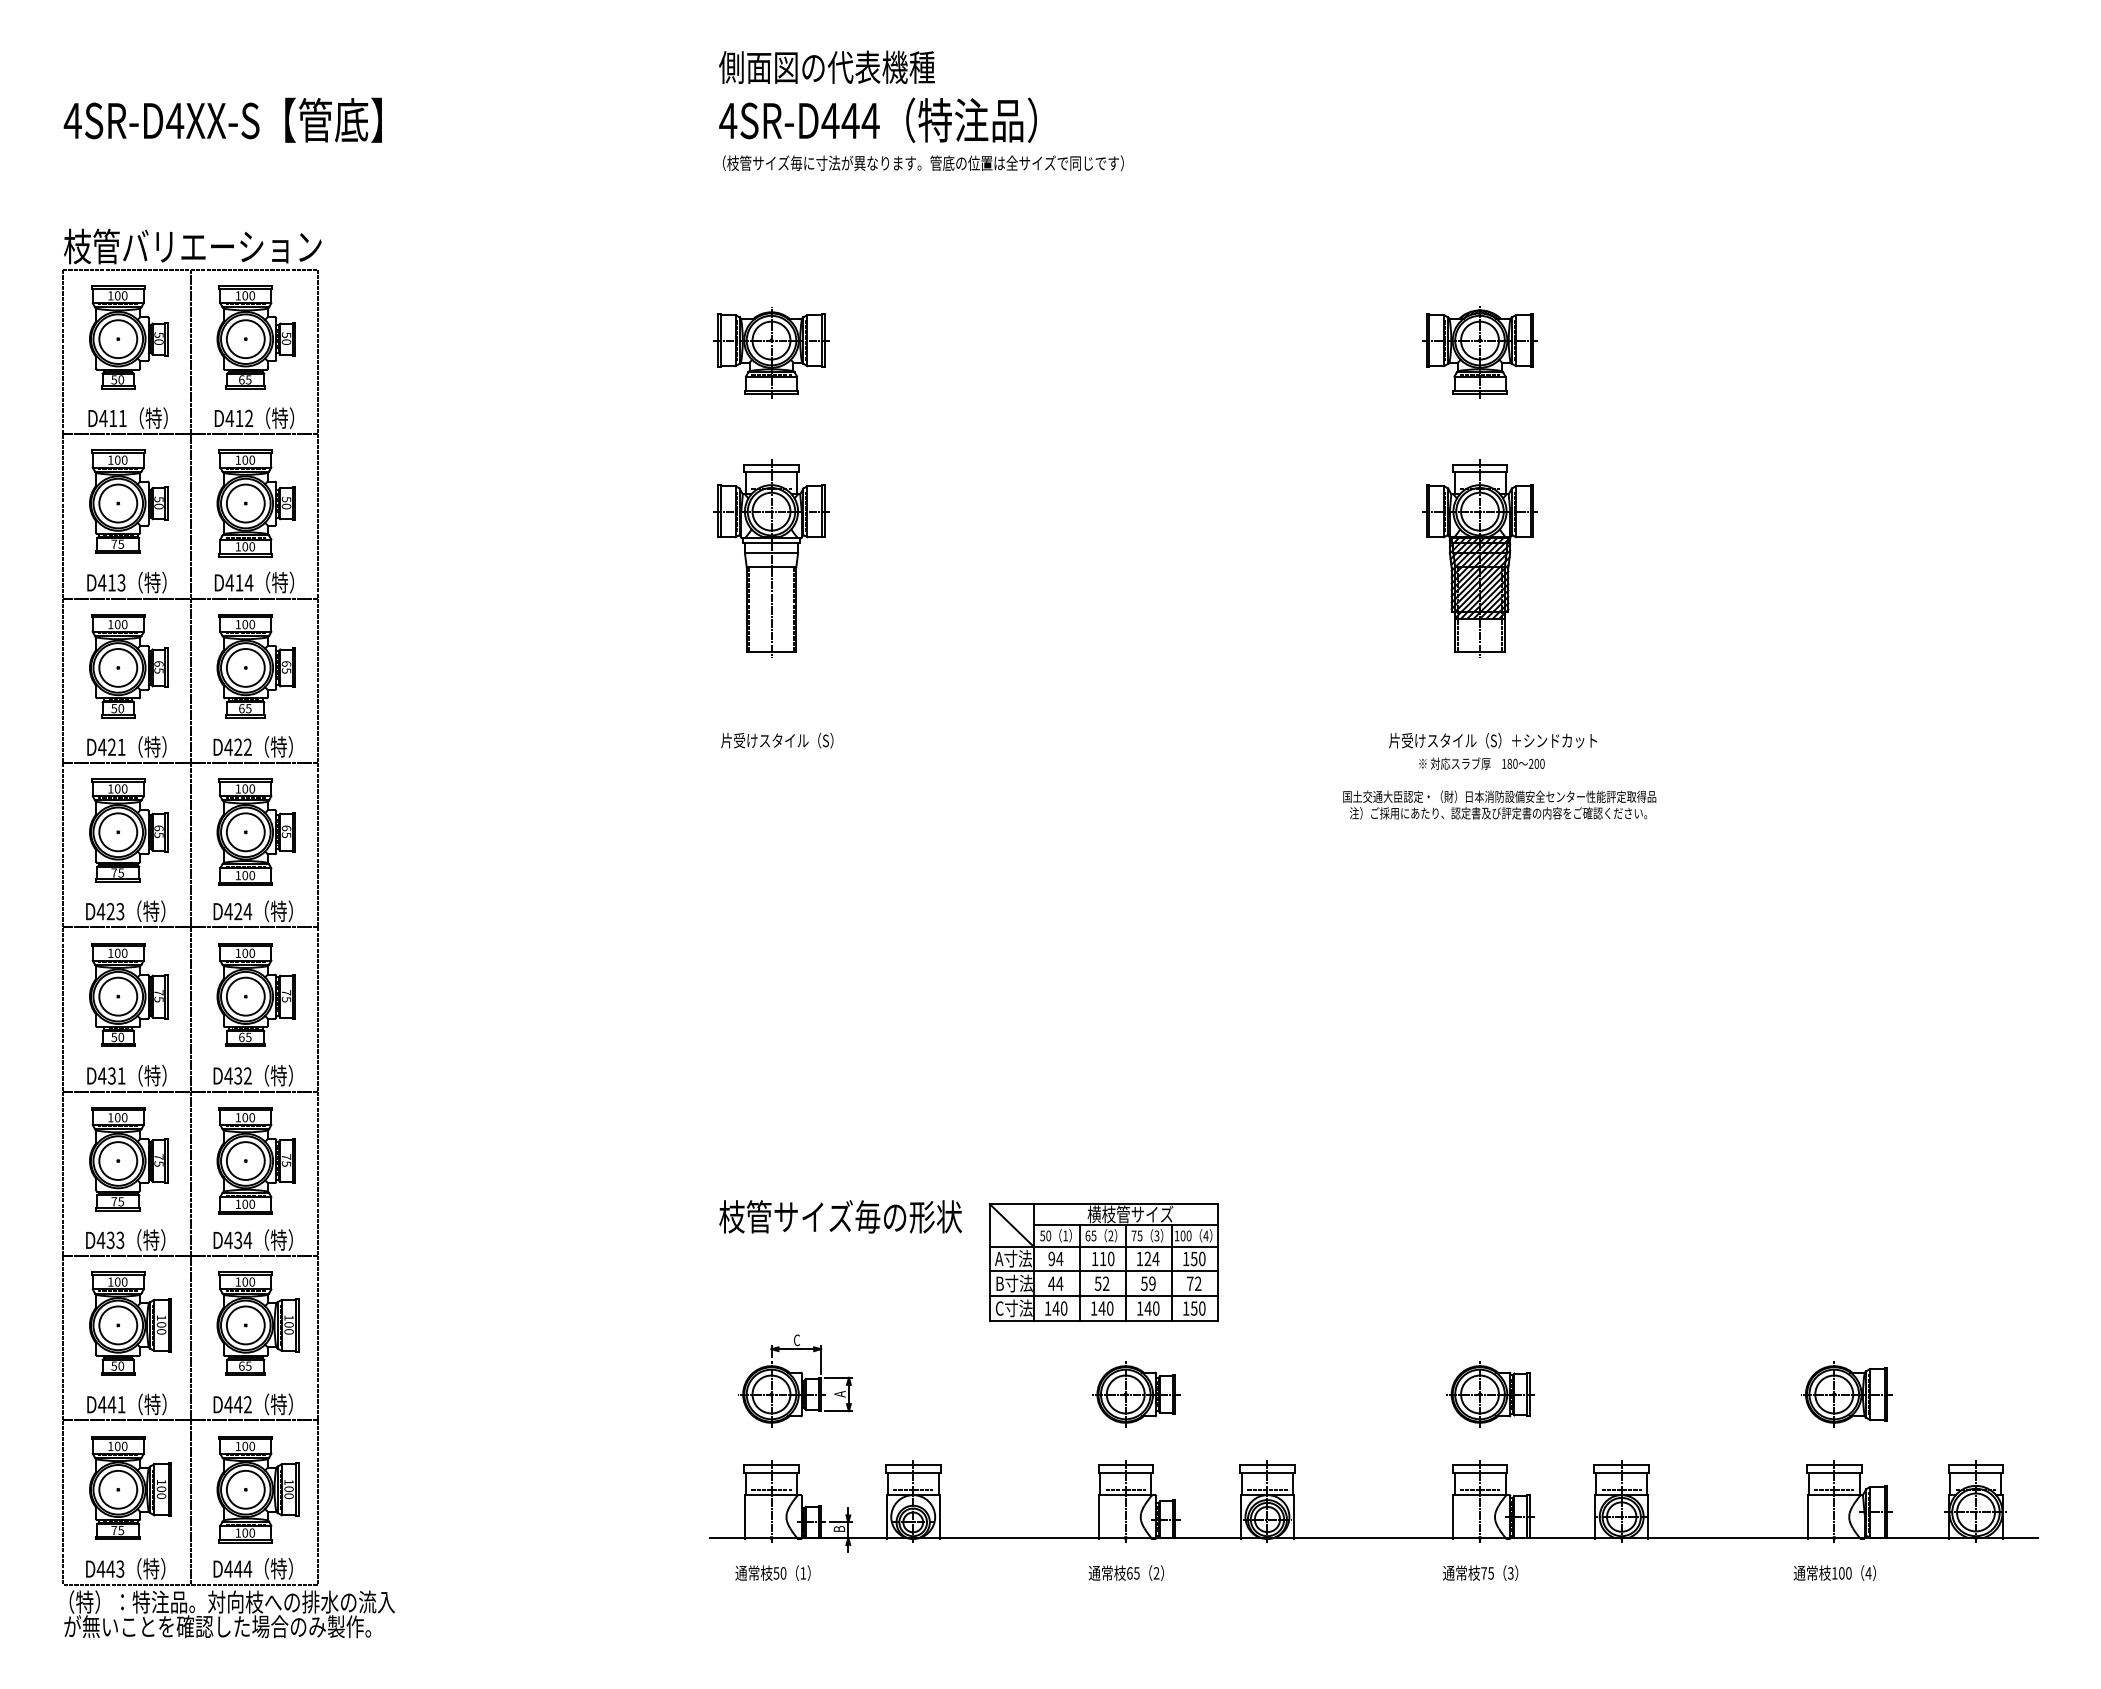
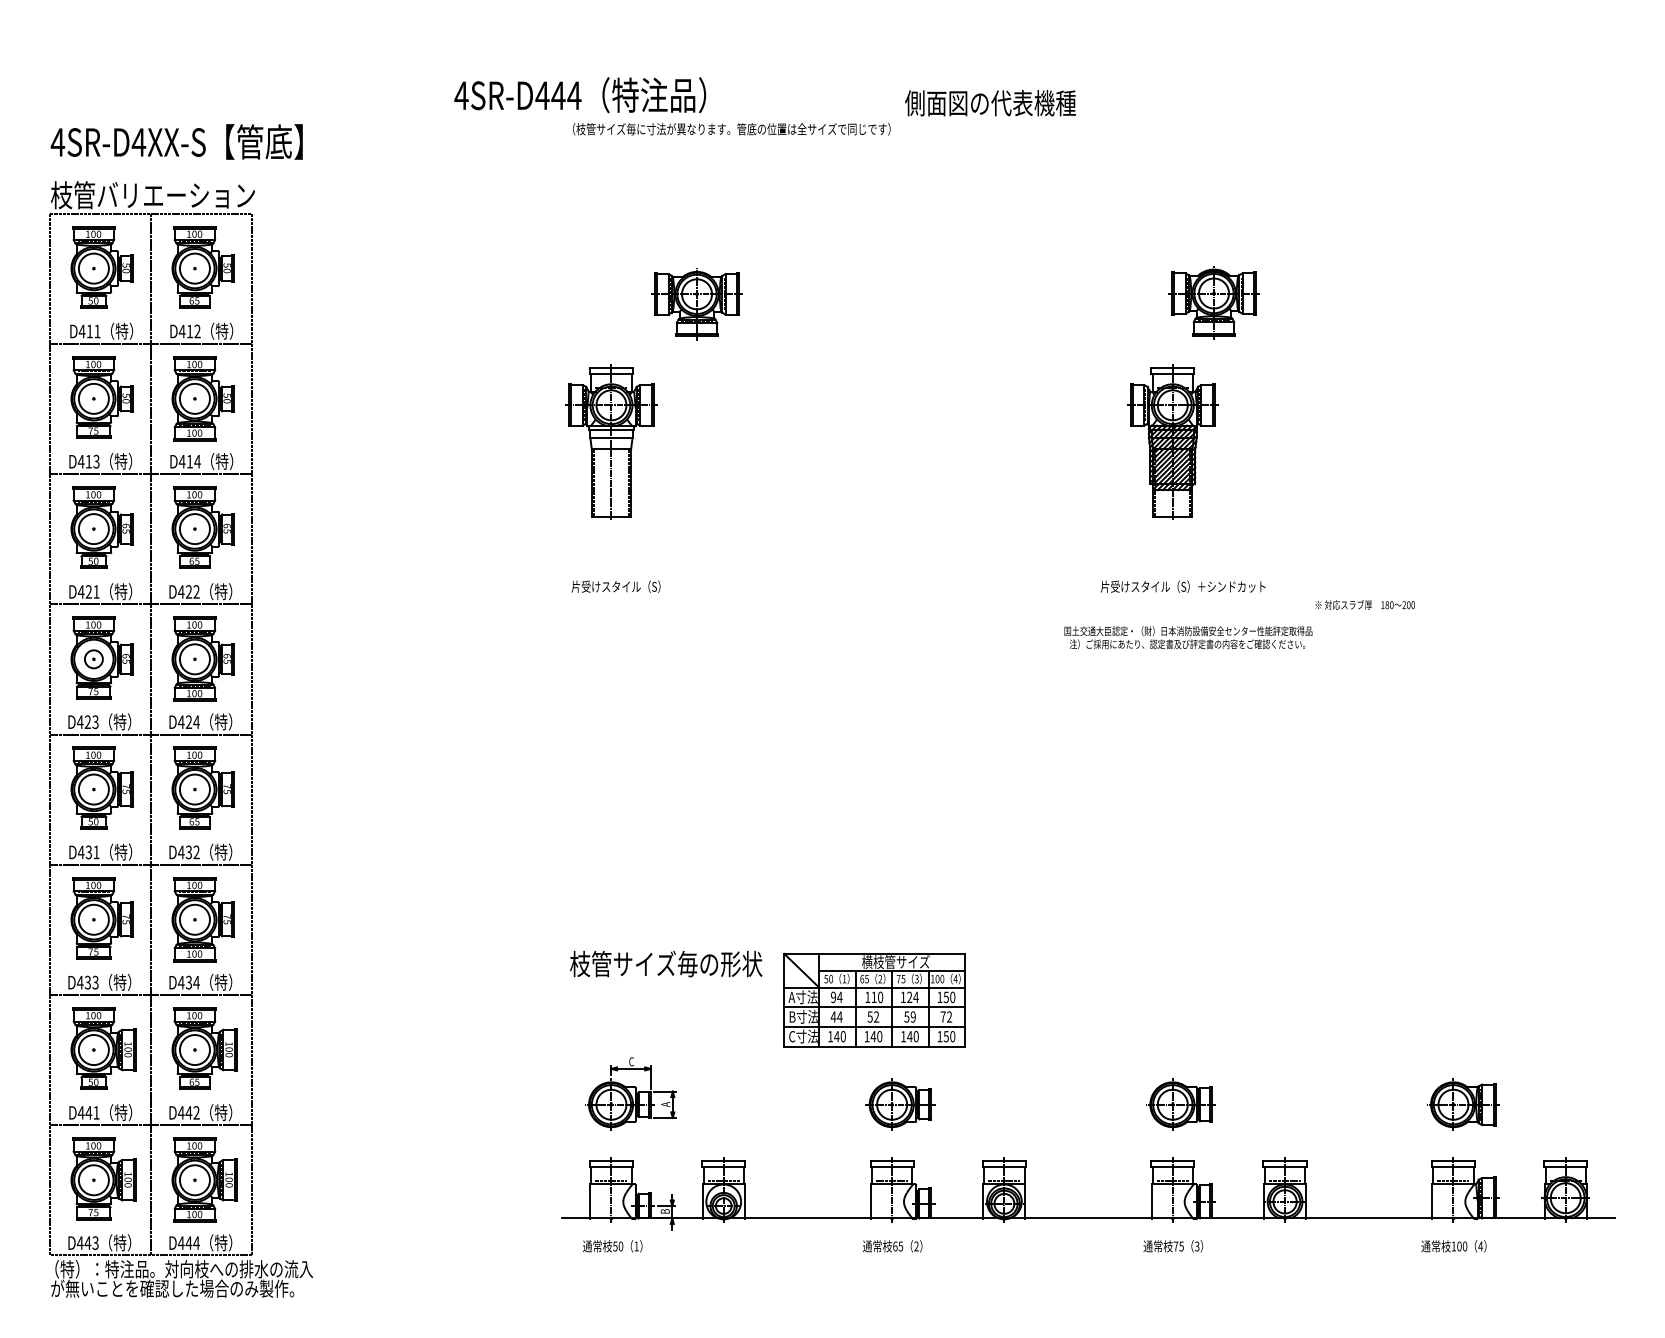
text: (826, 66) -> (990, 102), moved
text: (222, 119) -> (176, 141), moved
text: (877, 119) -> (579, 94), moved
part: (771, 352) -> (697, 303), moved
part: (1479, 352) -> (1213, 302), moved
text: (1481, 763) -> (1364, 604), moved
circle: (118, 832) -> (94, 659), size x0.6

